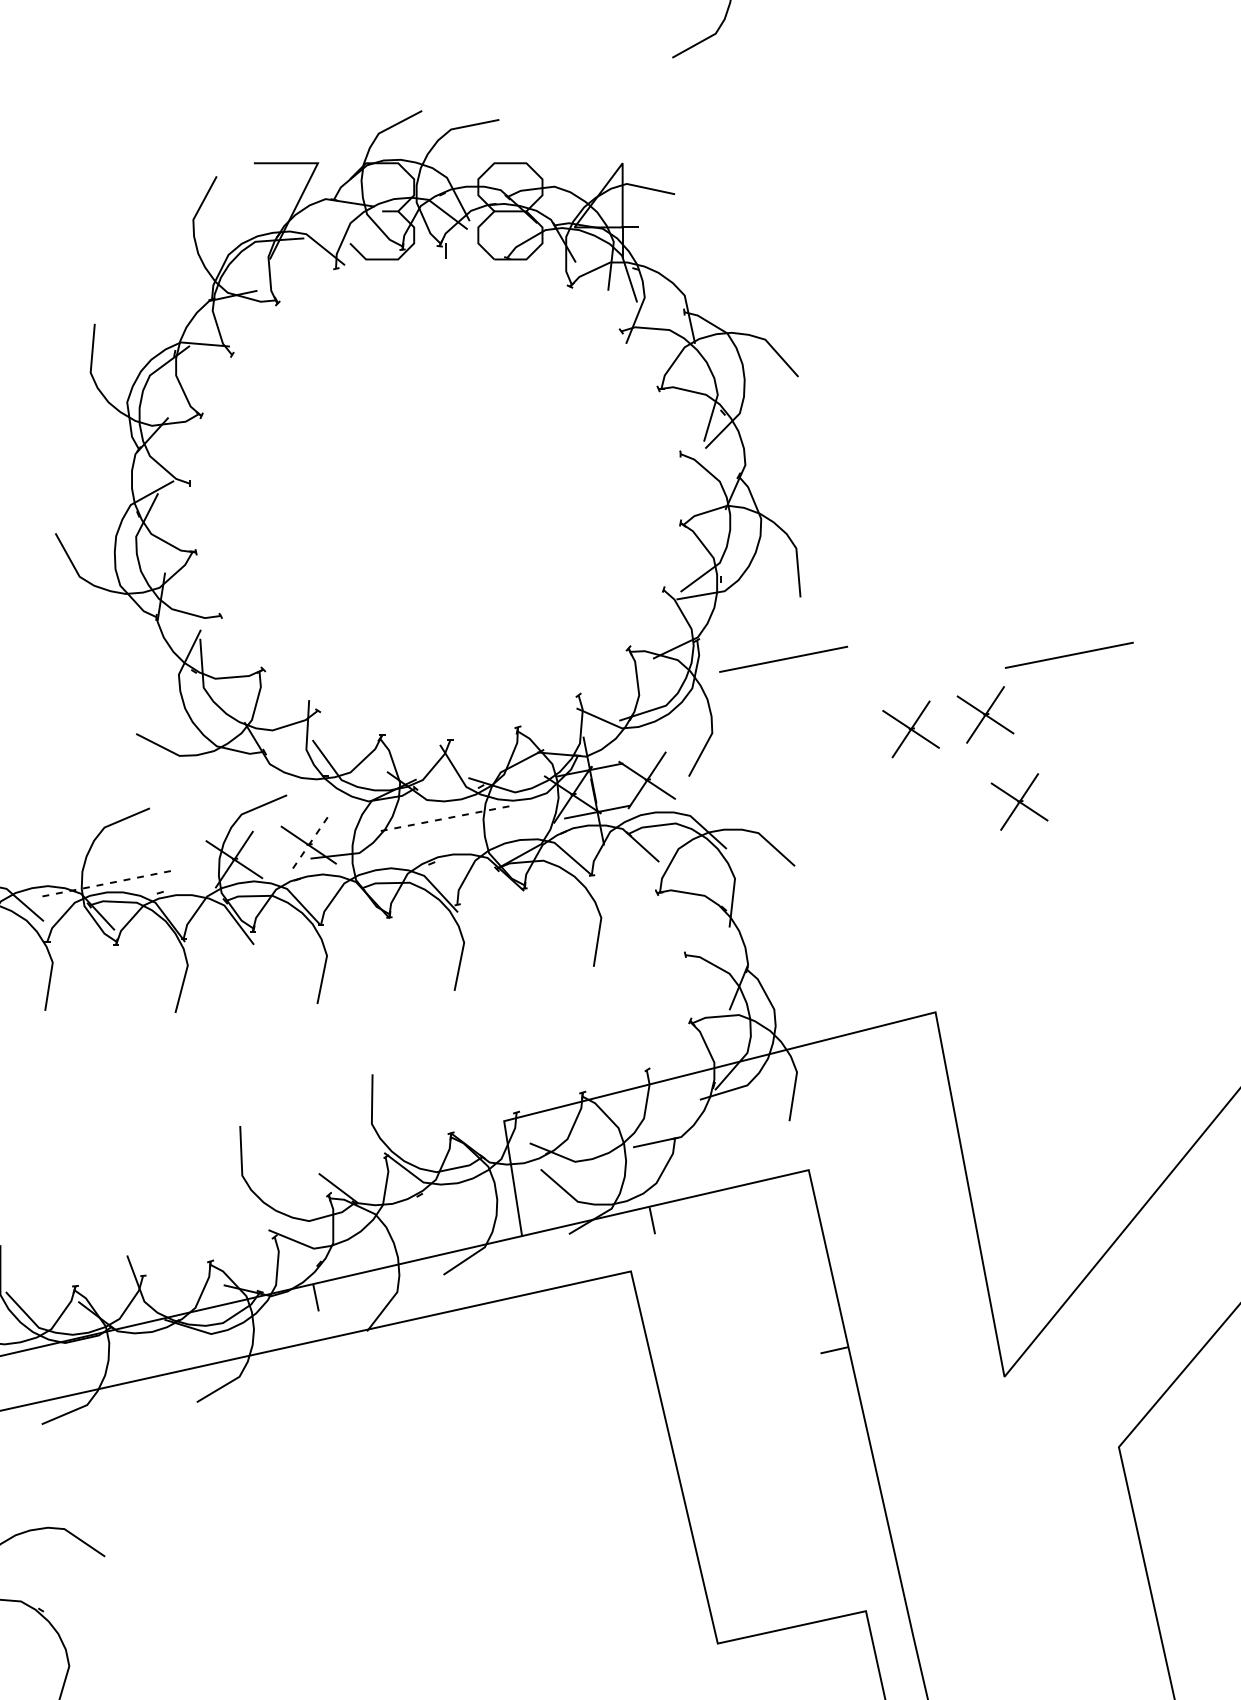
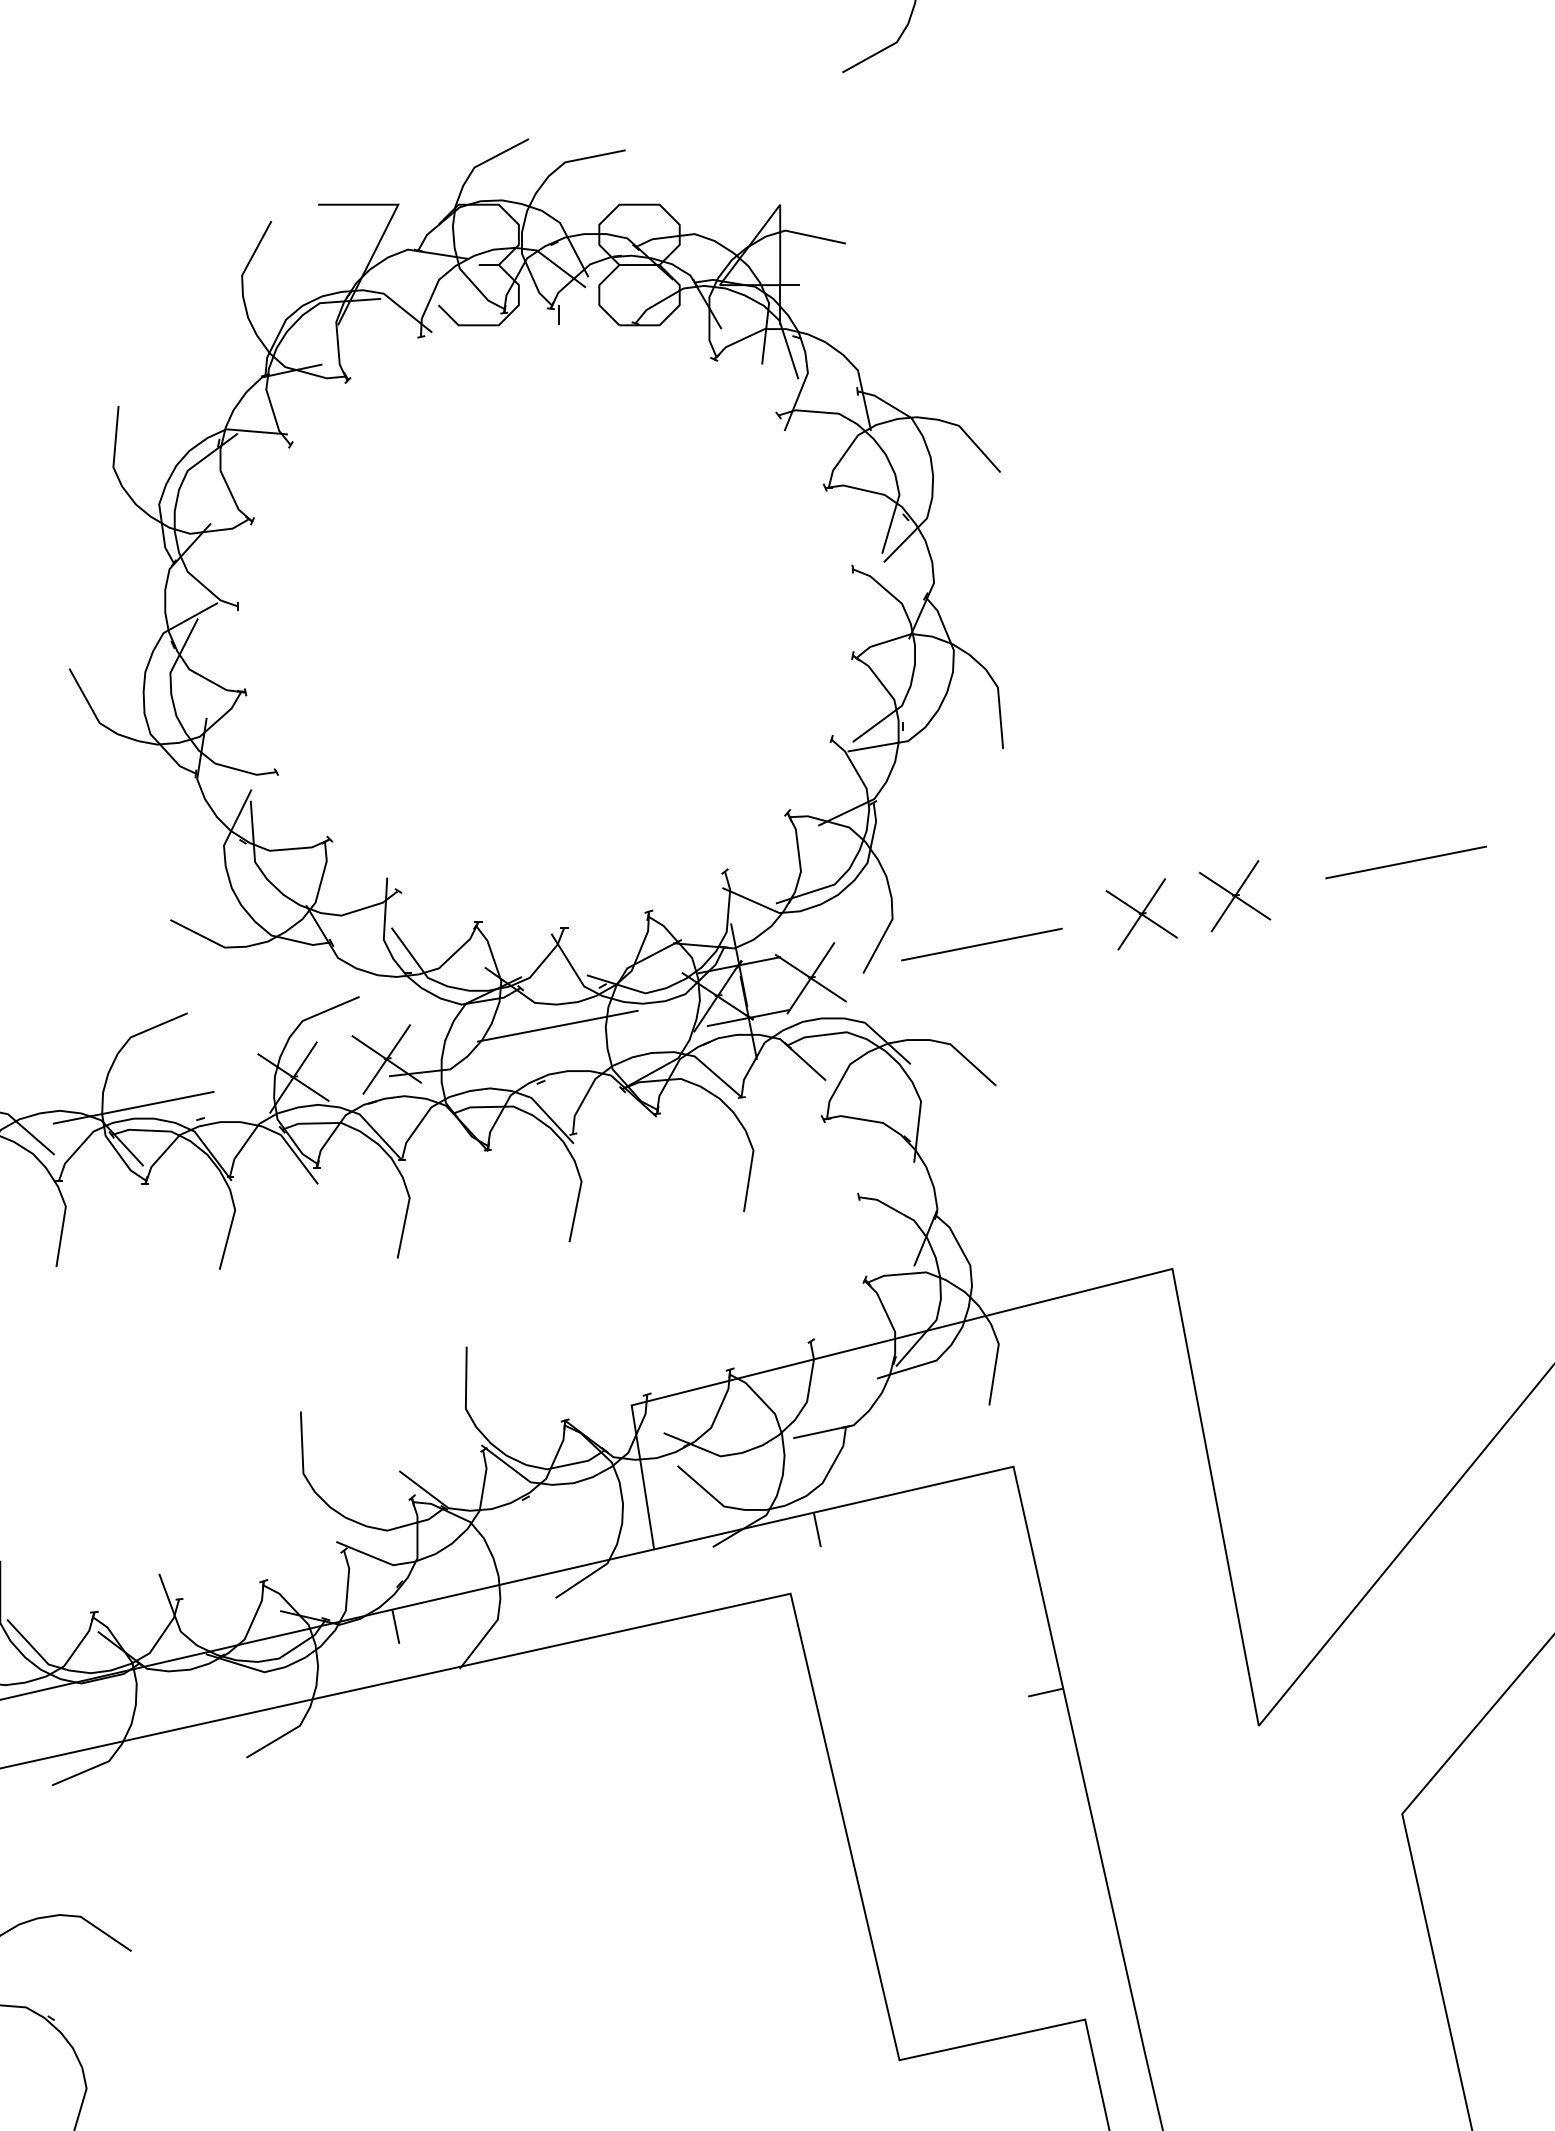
line: (1068, 655) -> (1405, 862), moved
line: (783, 659) -> (981, 944), moved
part: (1019, 802) -> (1277, 1005), removed
line: (445, 818) -> (558, 1026), dashed -> solid
line: (308, 845) -> (386, 1059), dashed -> solid
line: (105, 884) -> (132, 1108), dashed -> solid

